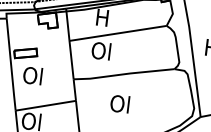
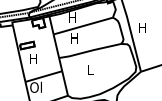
text: (100, 49) -> (73, 37), Ol -> H
text: (32, 75) -> (33, 58), Ol -> H
text: (119, 103) -> (89, 69), Ol -> L

